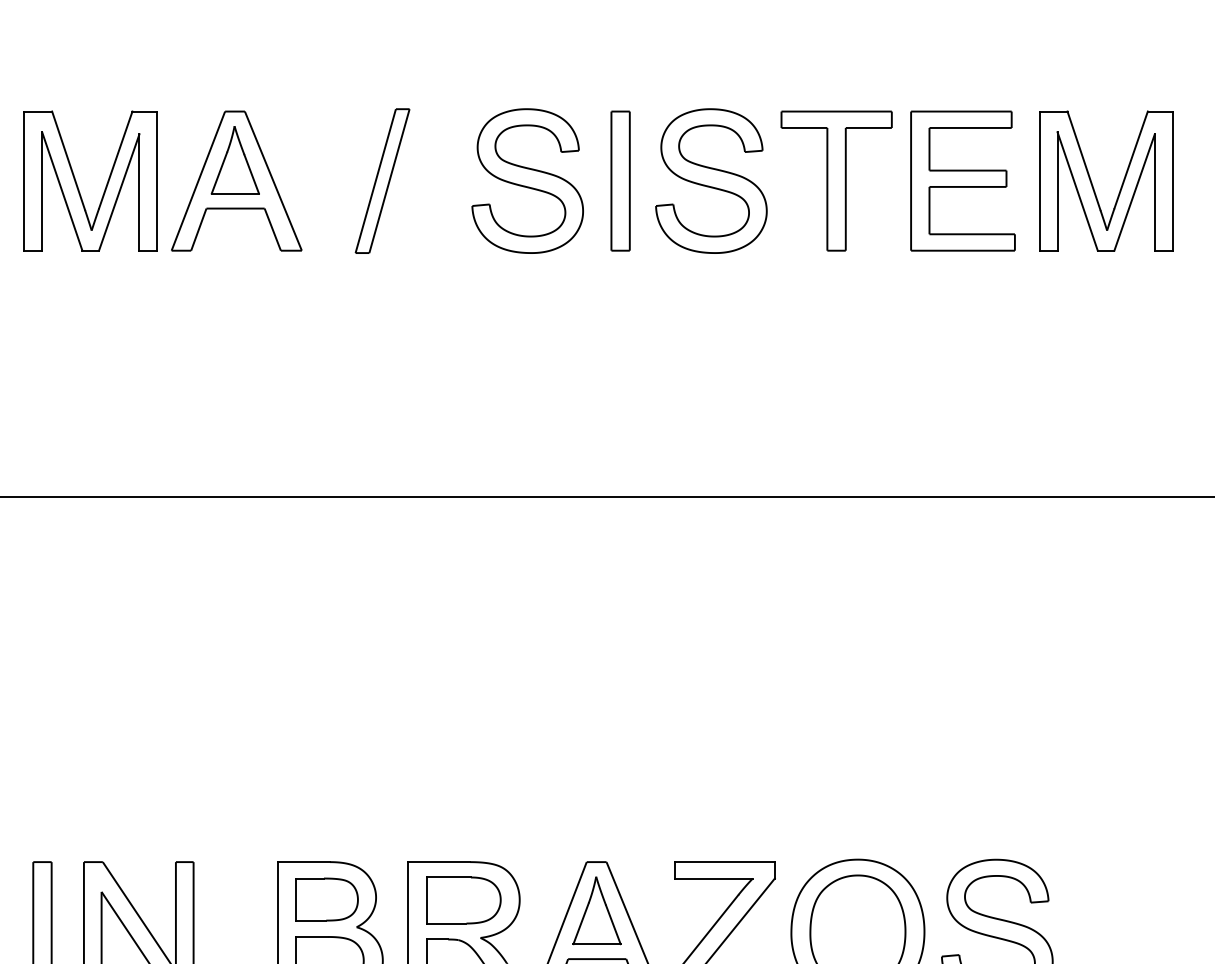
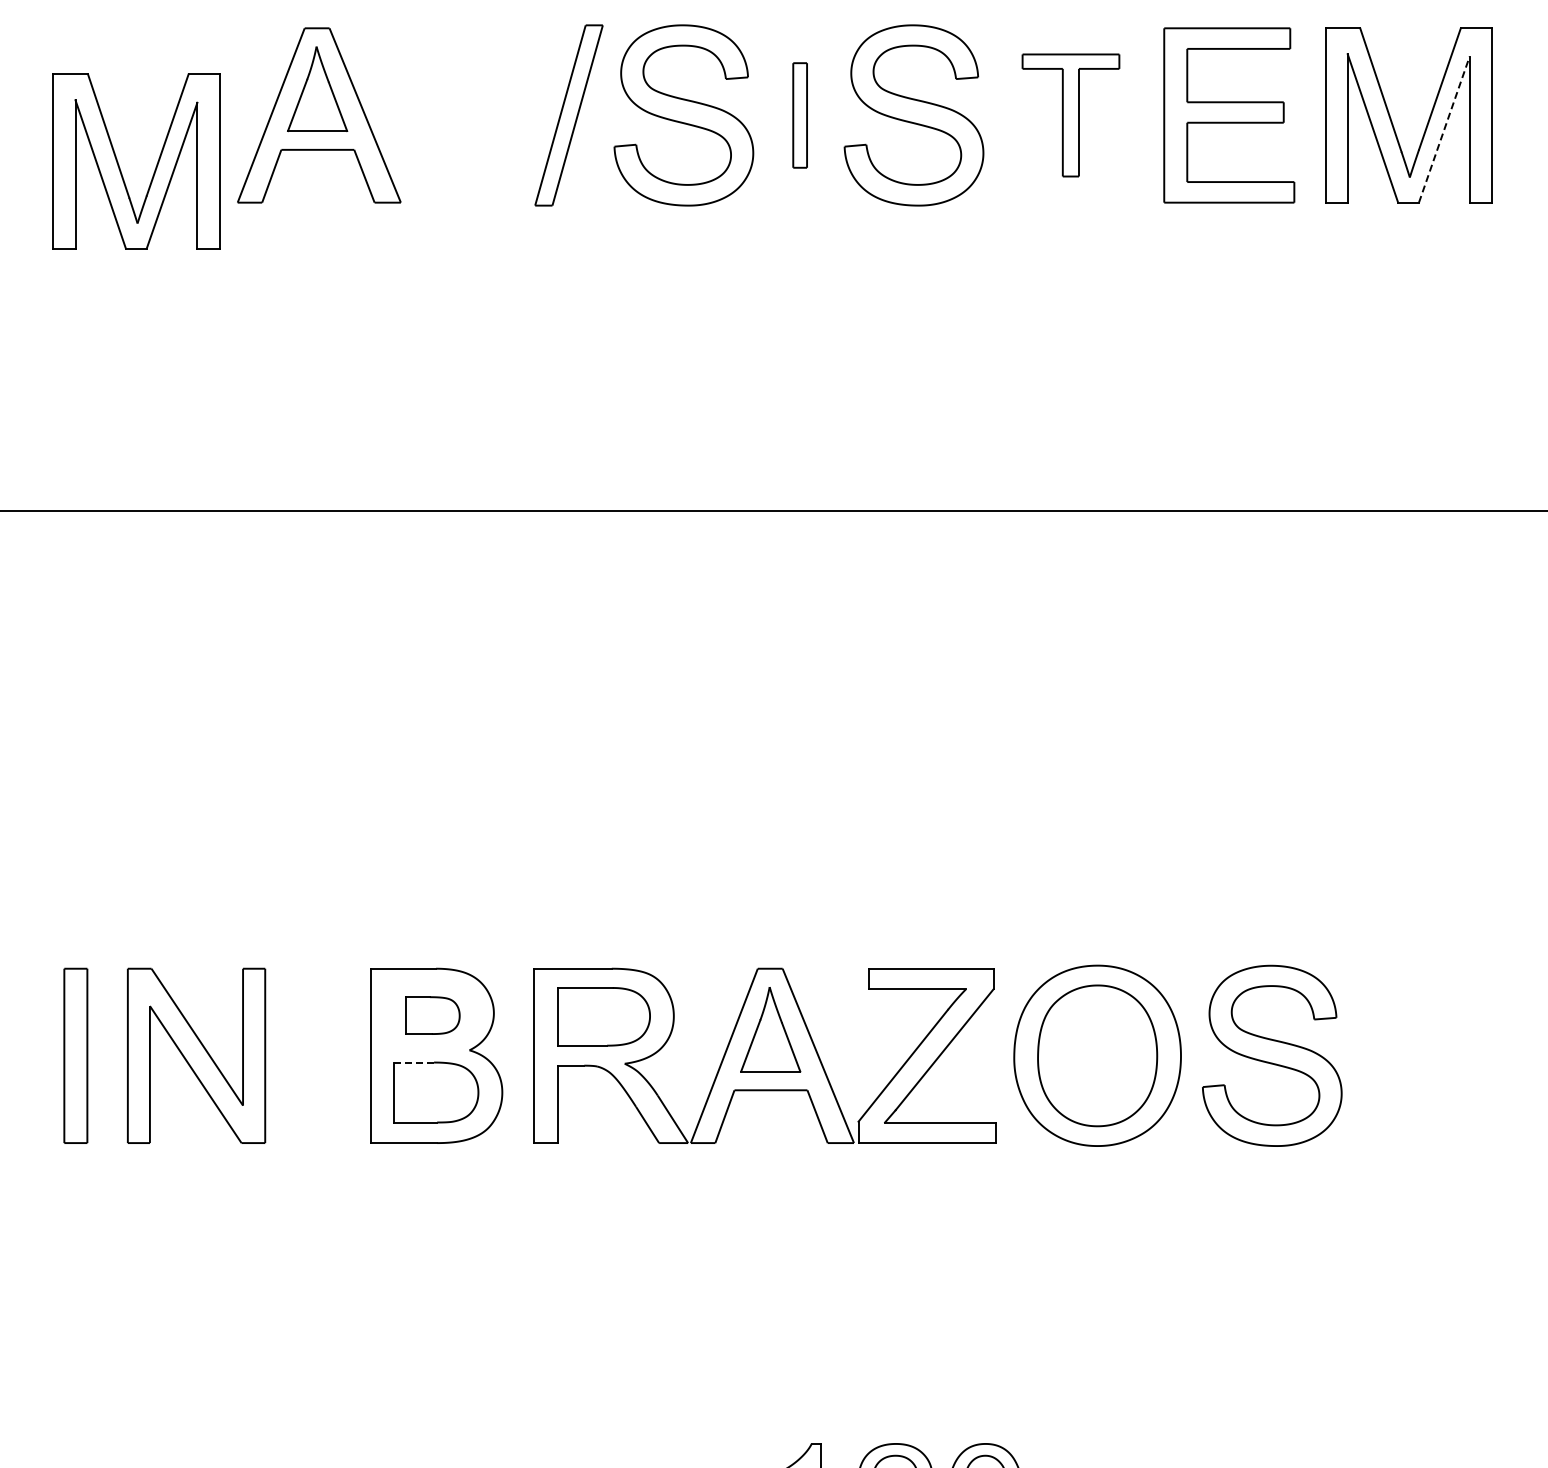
part: (382, 181) -> (568, 115), moved
part: (620, 181) -> (799, 115), size x0.6
part: (836, 181) -> (1070, 115), size x0.7
part: (78, 185) -> (120, 167), moved
line: (1134, 192) -> (1444, 129), solid -> dashed
part: (327, 899) -> (432, 1015), size x0.7
line: (311, 936) -> (413, 1062), solid -> dashed

